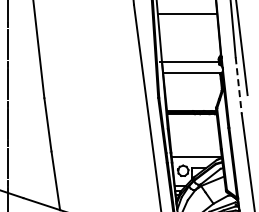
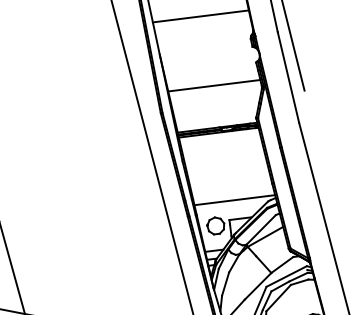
line: (189, 61) -> (199, 15), moved
line: (192, 73) -> (213, 86), moved
line: (238, 85) -> (287, 76), dashed -> solid

